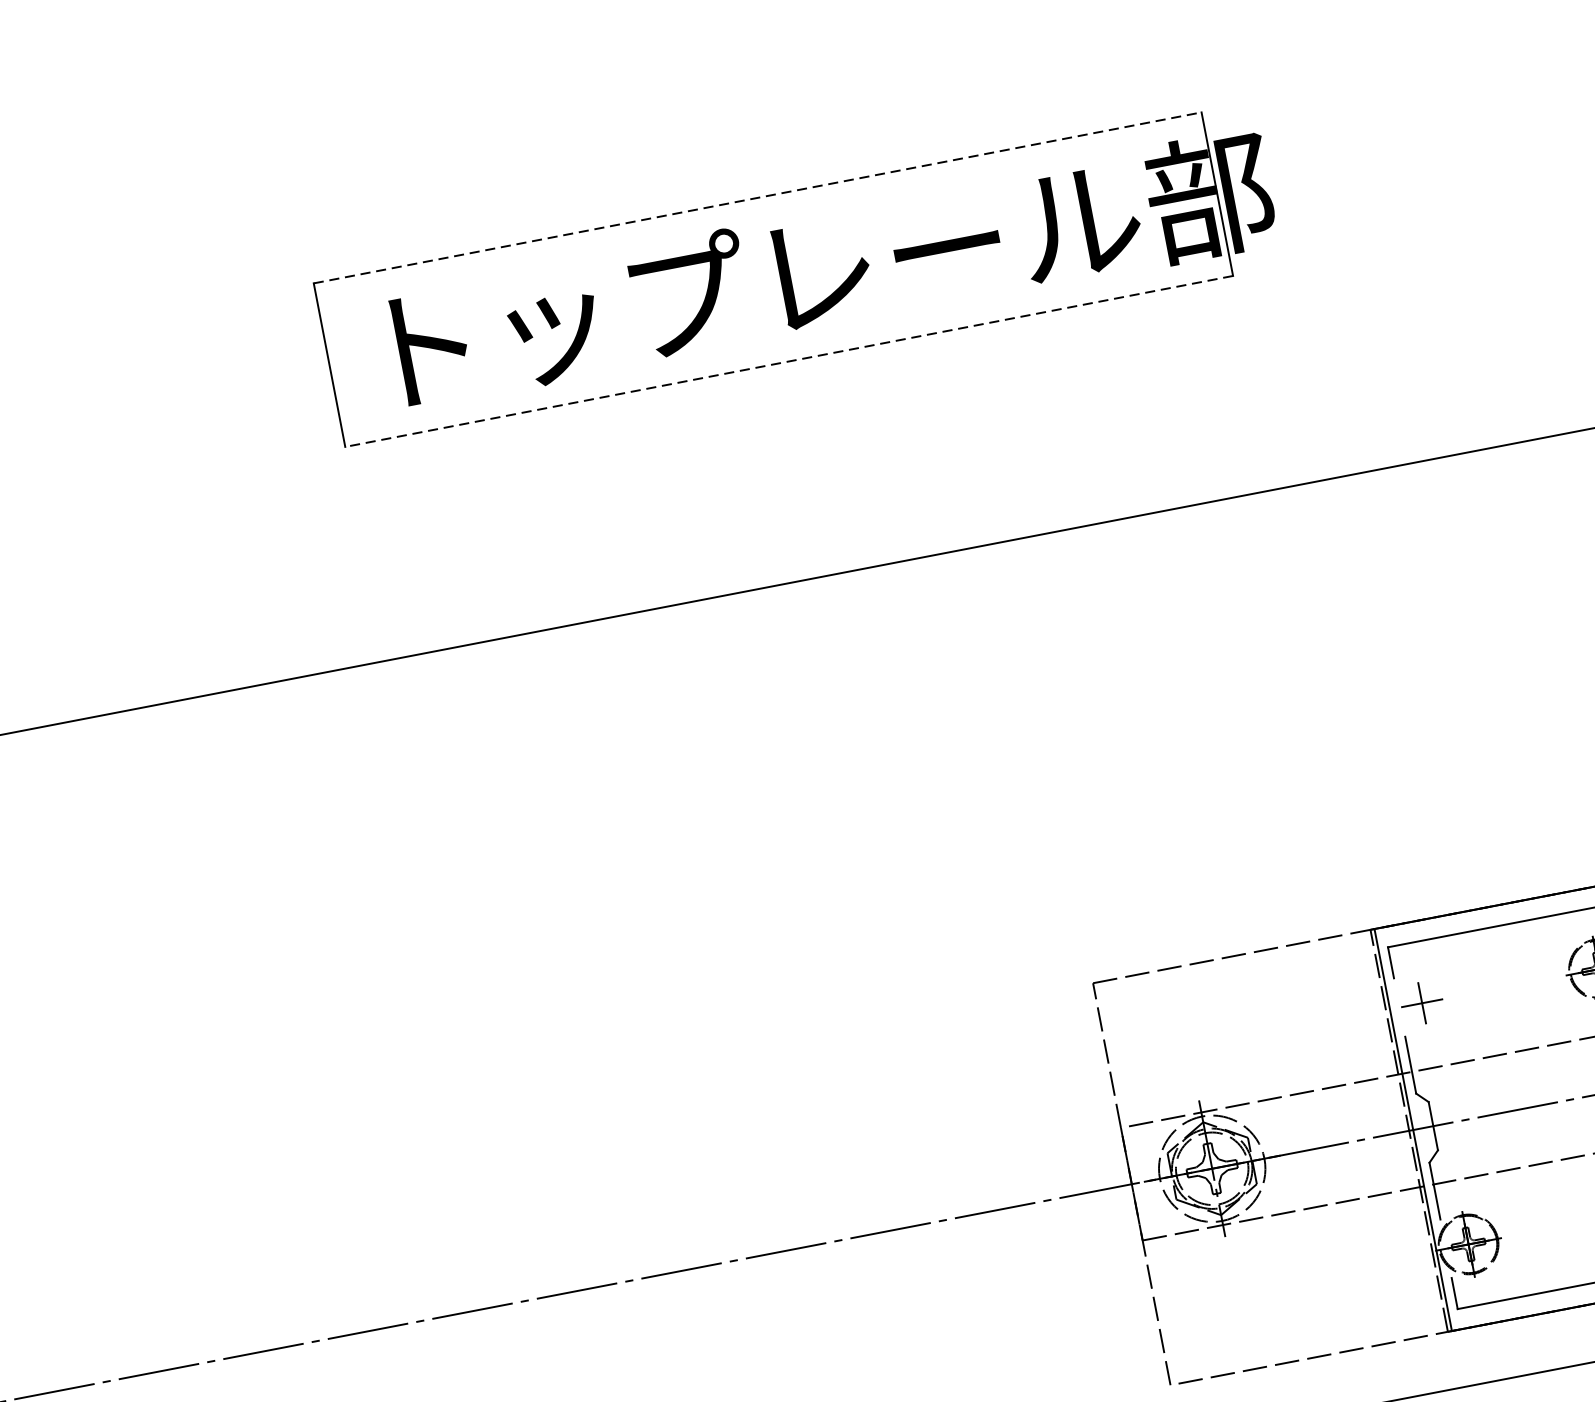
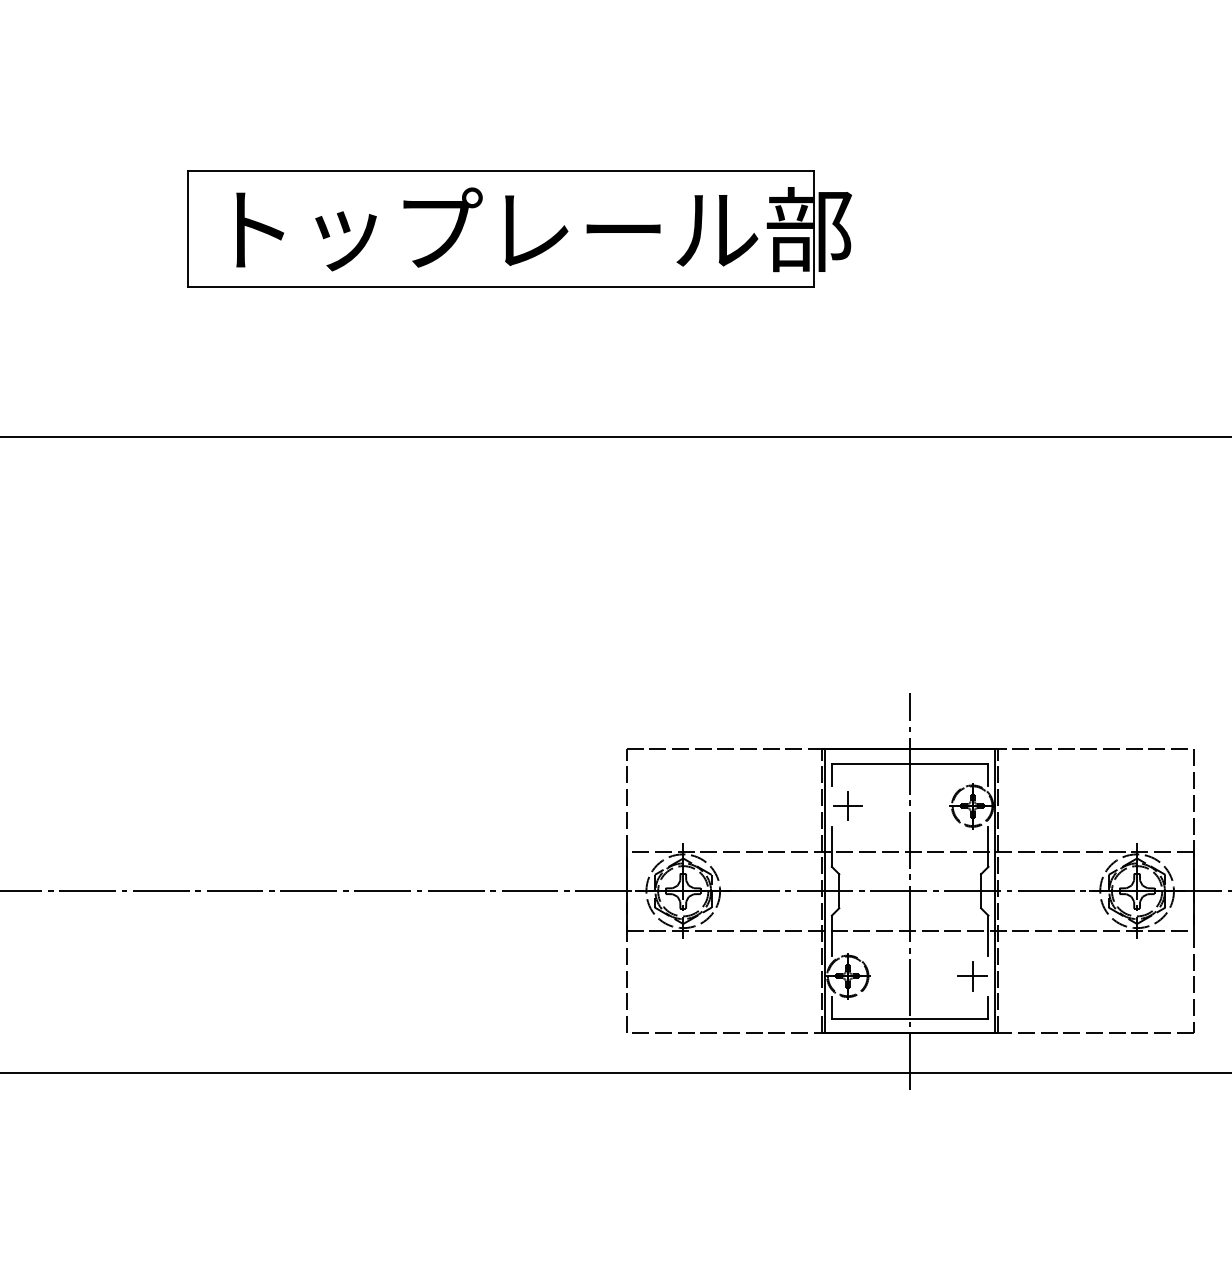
line: (758, 198) -> (501, 171), dashed -> solid
line: (788, 361) -> (500, 286), dashed -> solid
line: (1534, 1105) -> (910, 890), added

